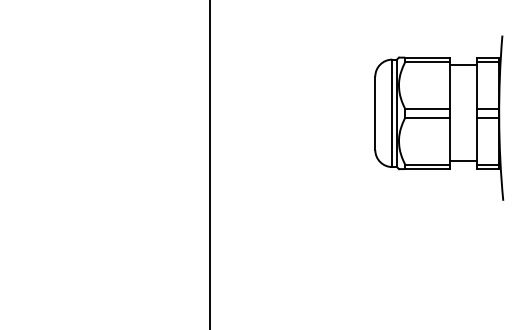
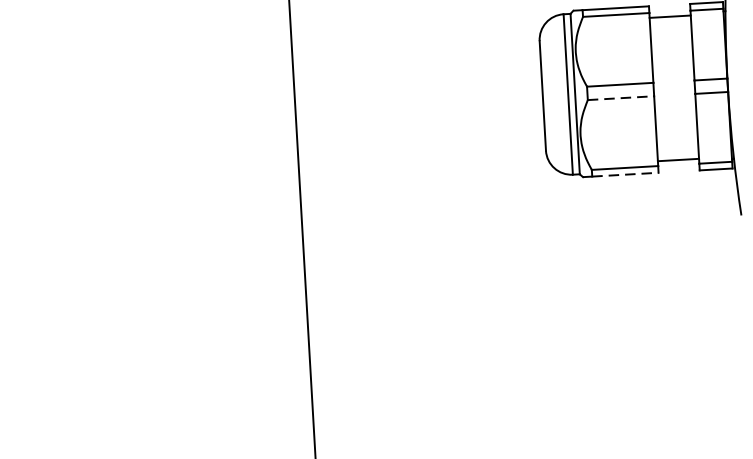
line: (427, 117) -> (621, 97), solid -> dashed
line: (427, 169) -> (625, 175), solid -> dashed

